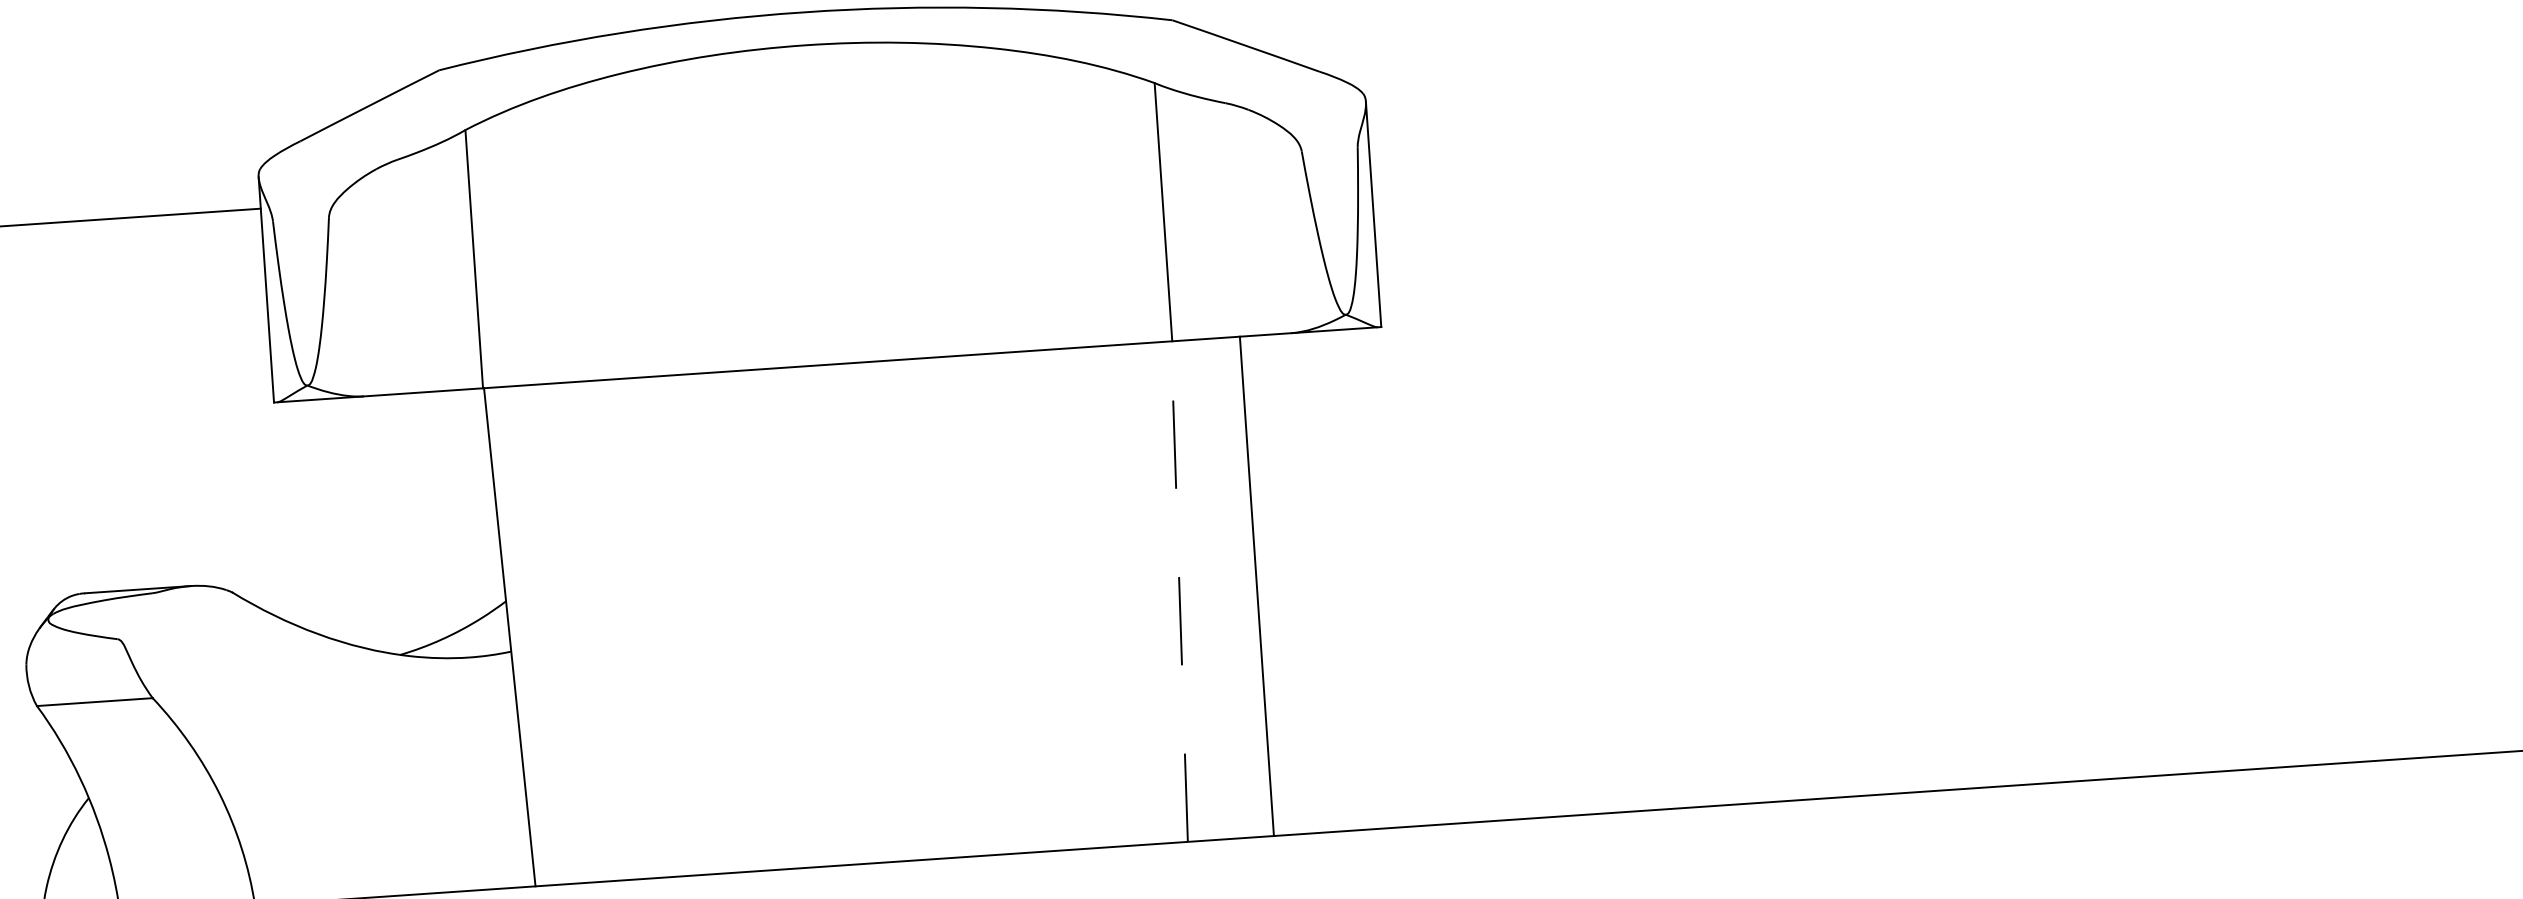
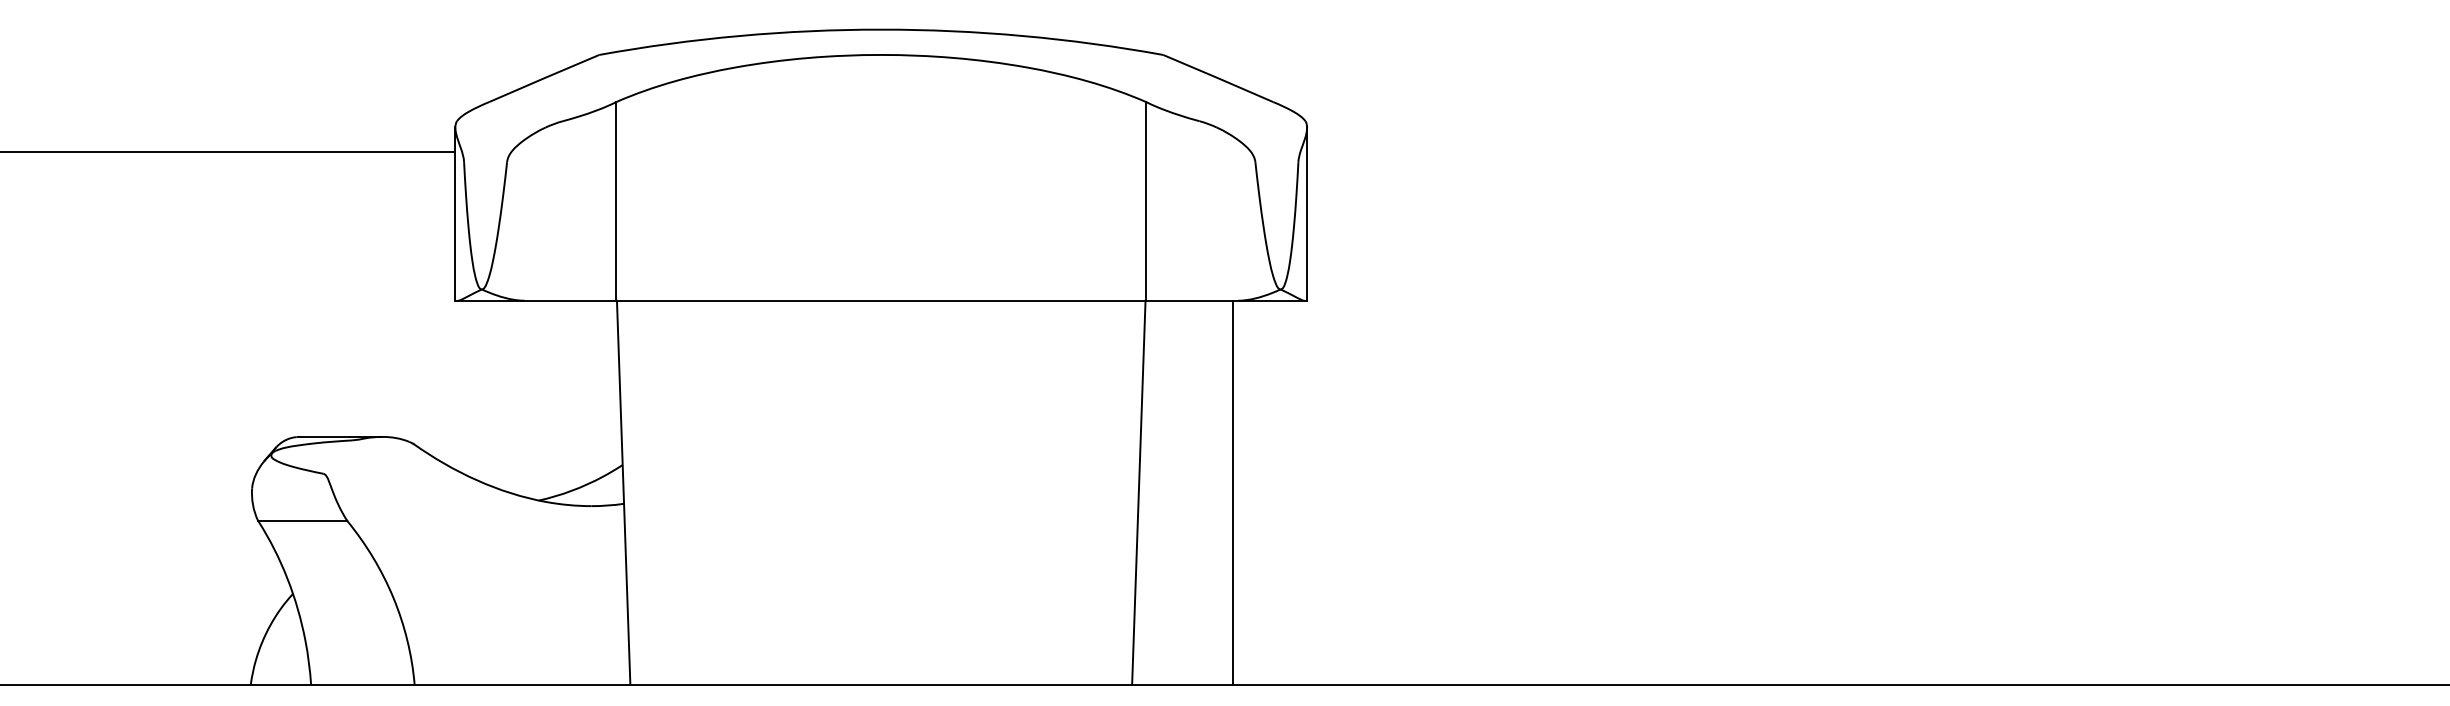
line: (1257, 585) -> (1233, 492), moved
line: (1179, 591) -> (1138, 492), dashed -> solid

